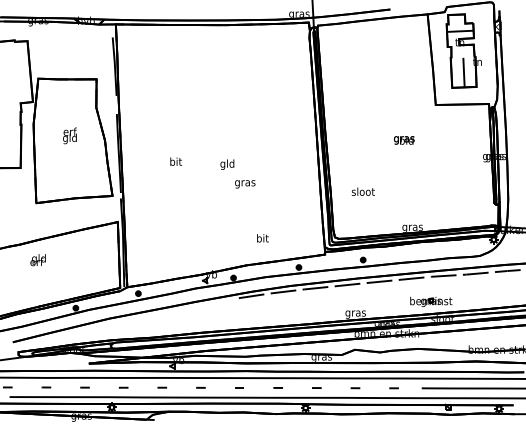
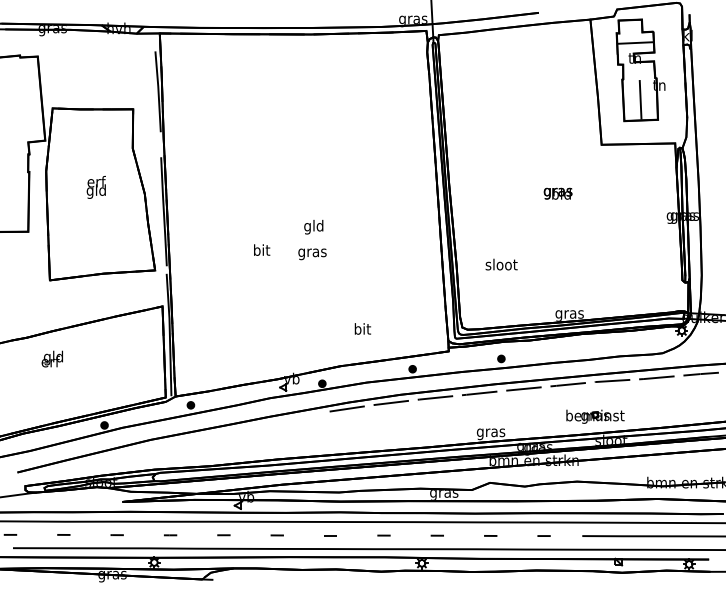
text: (176, 161) -> (262, 249), moved
text: (245, 184) -> (312, 254), moved

